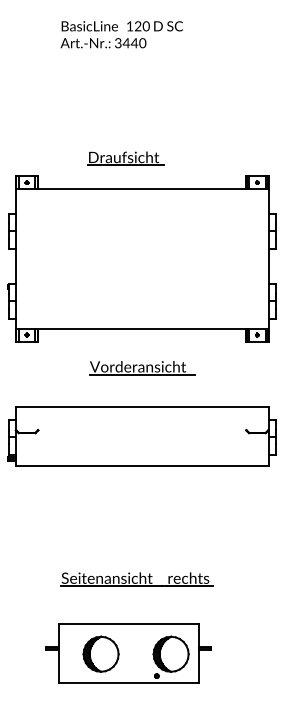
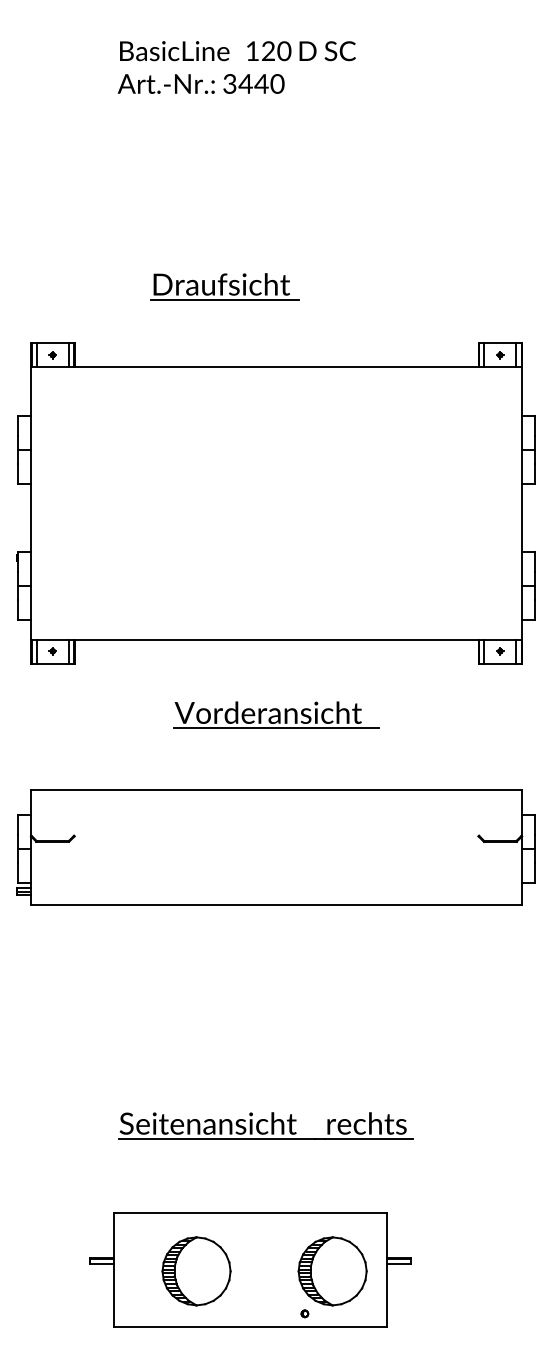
part: (125, 158) -> (224, 286), moved

